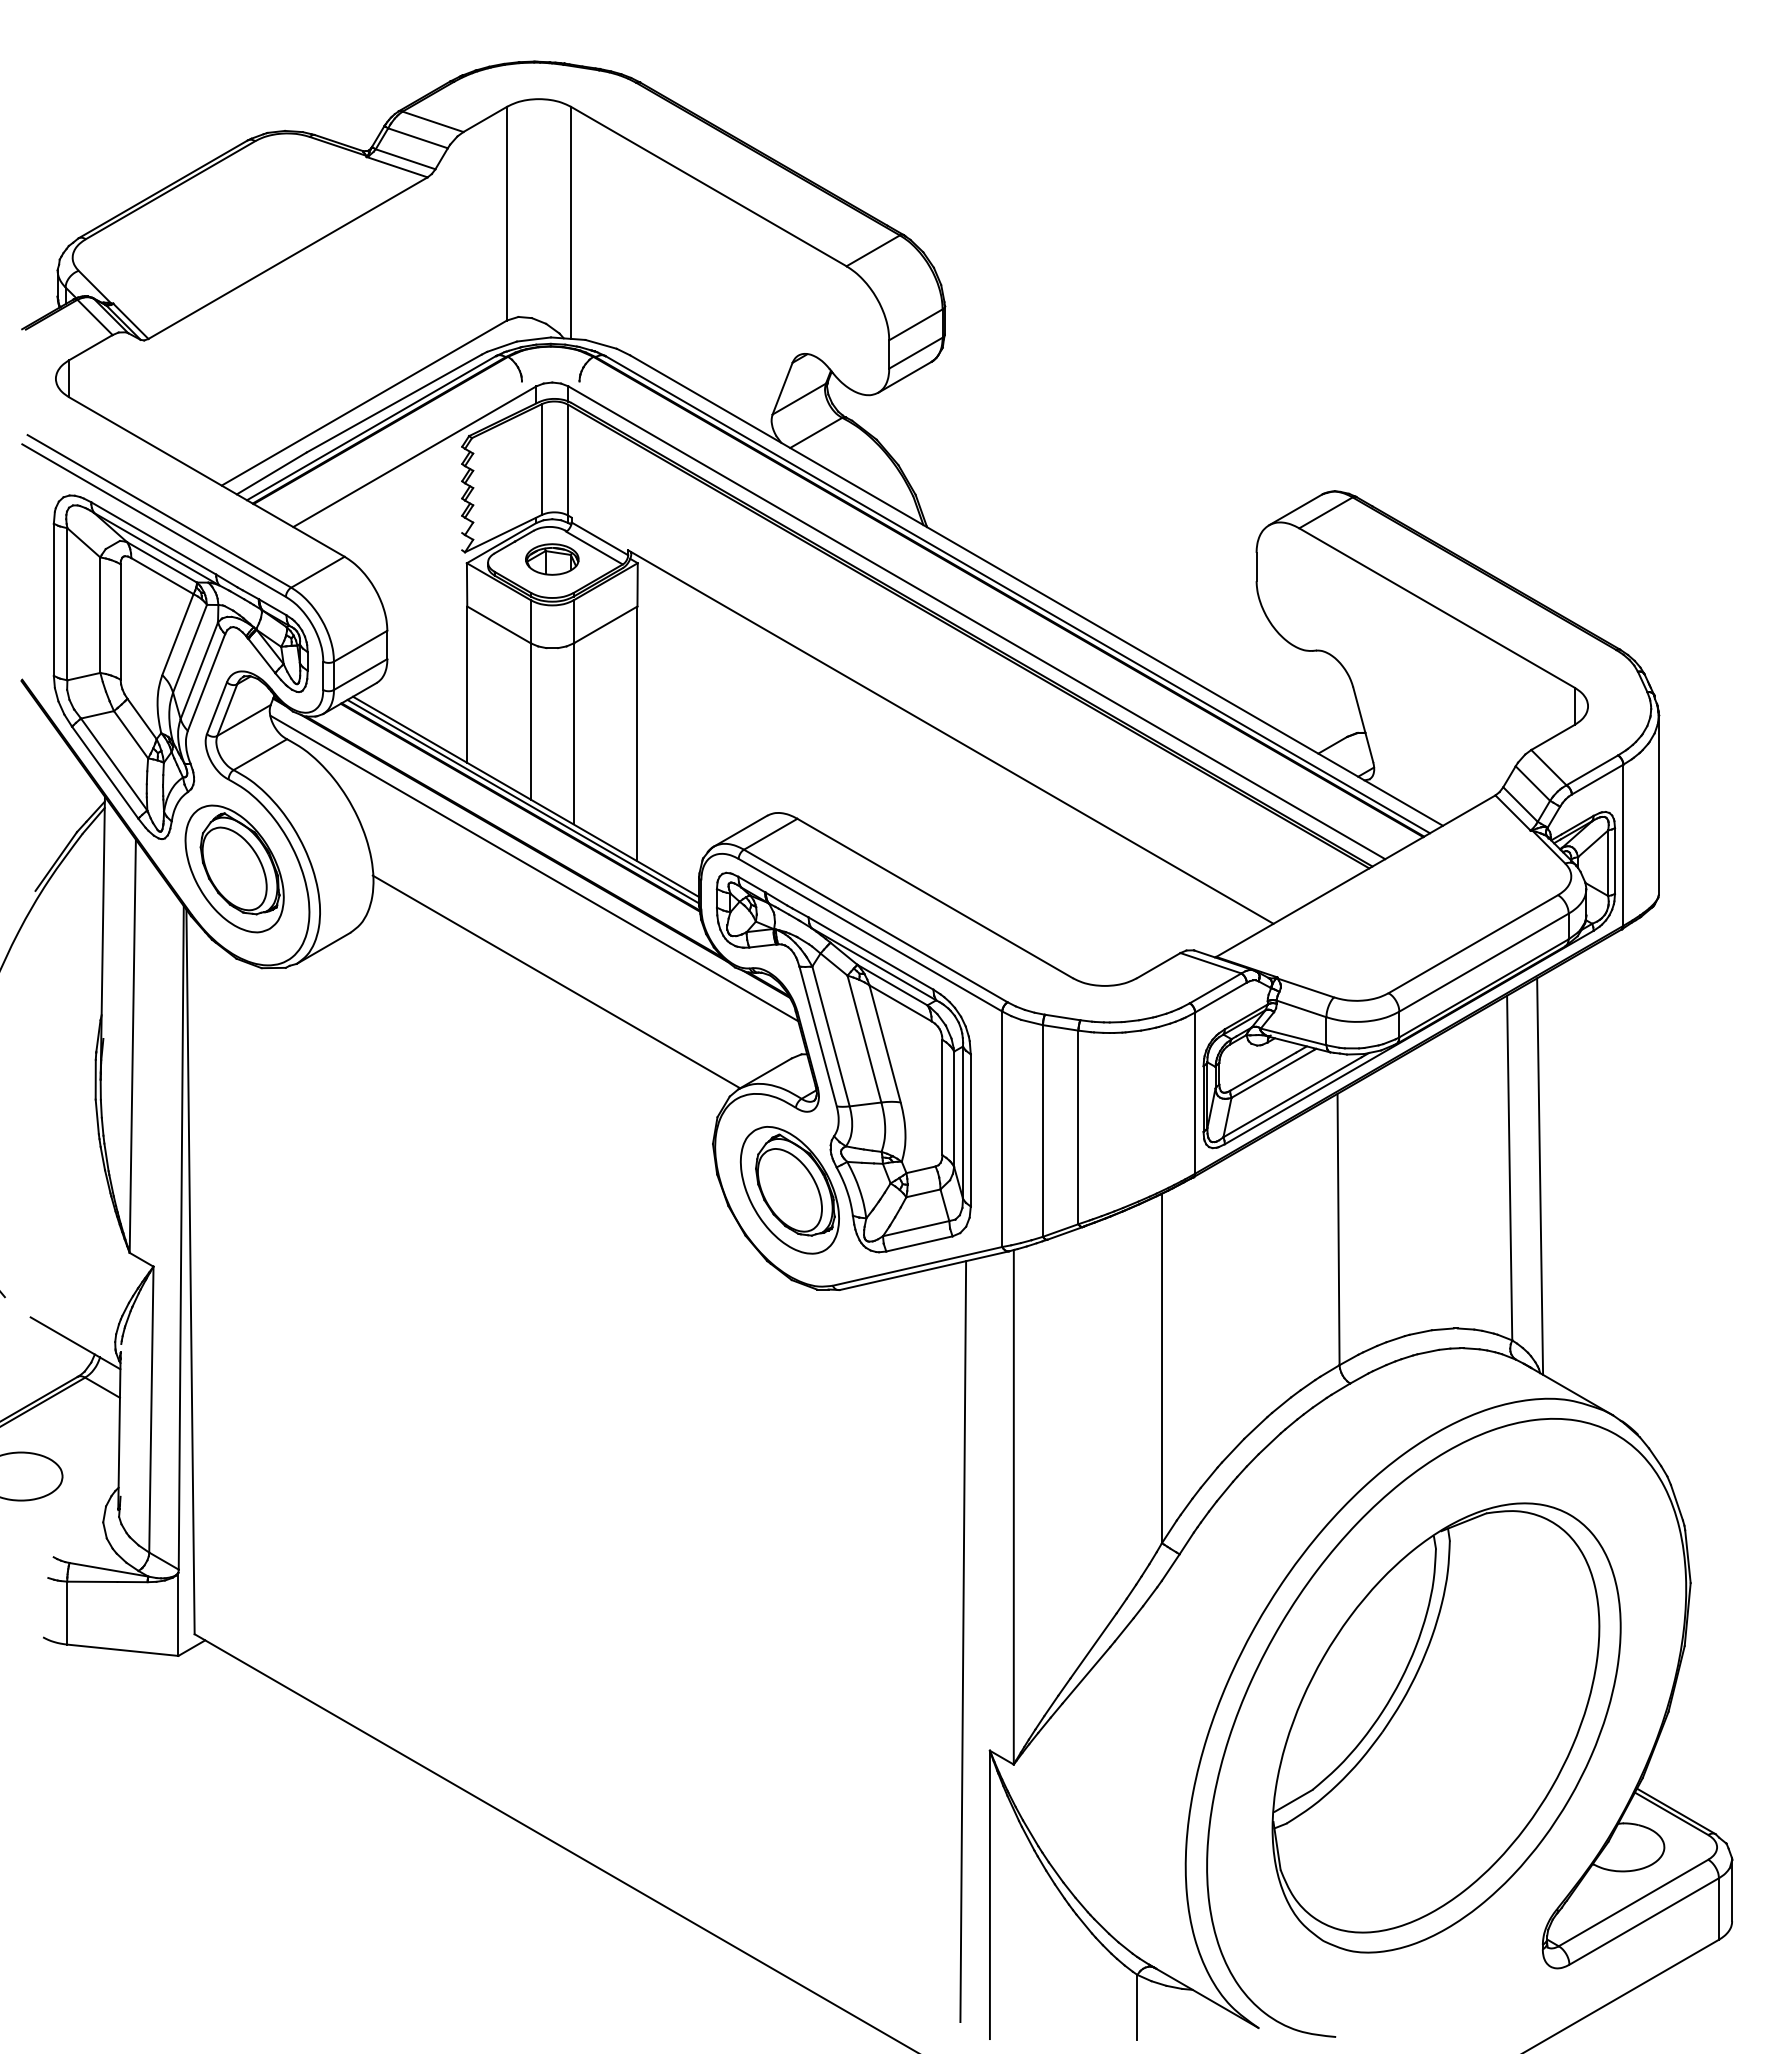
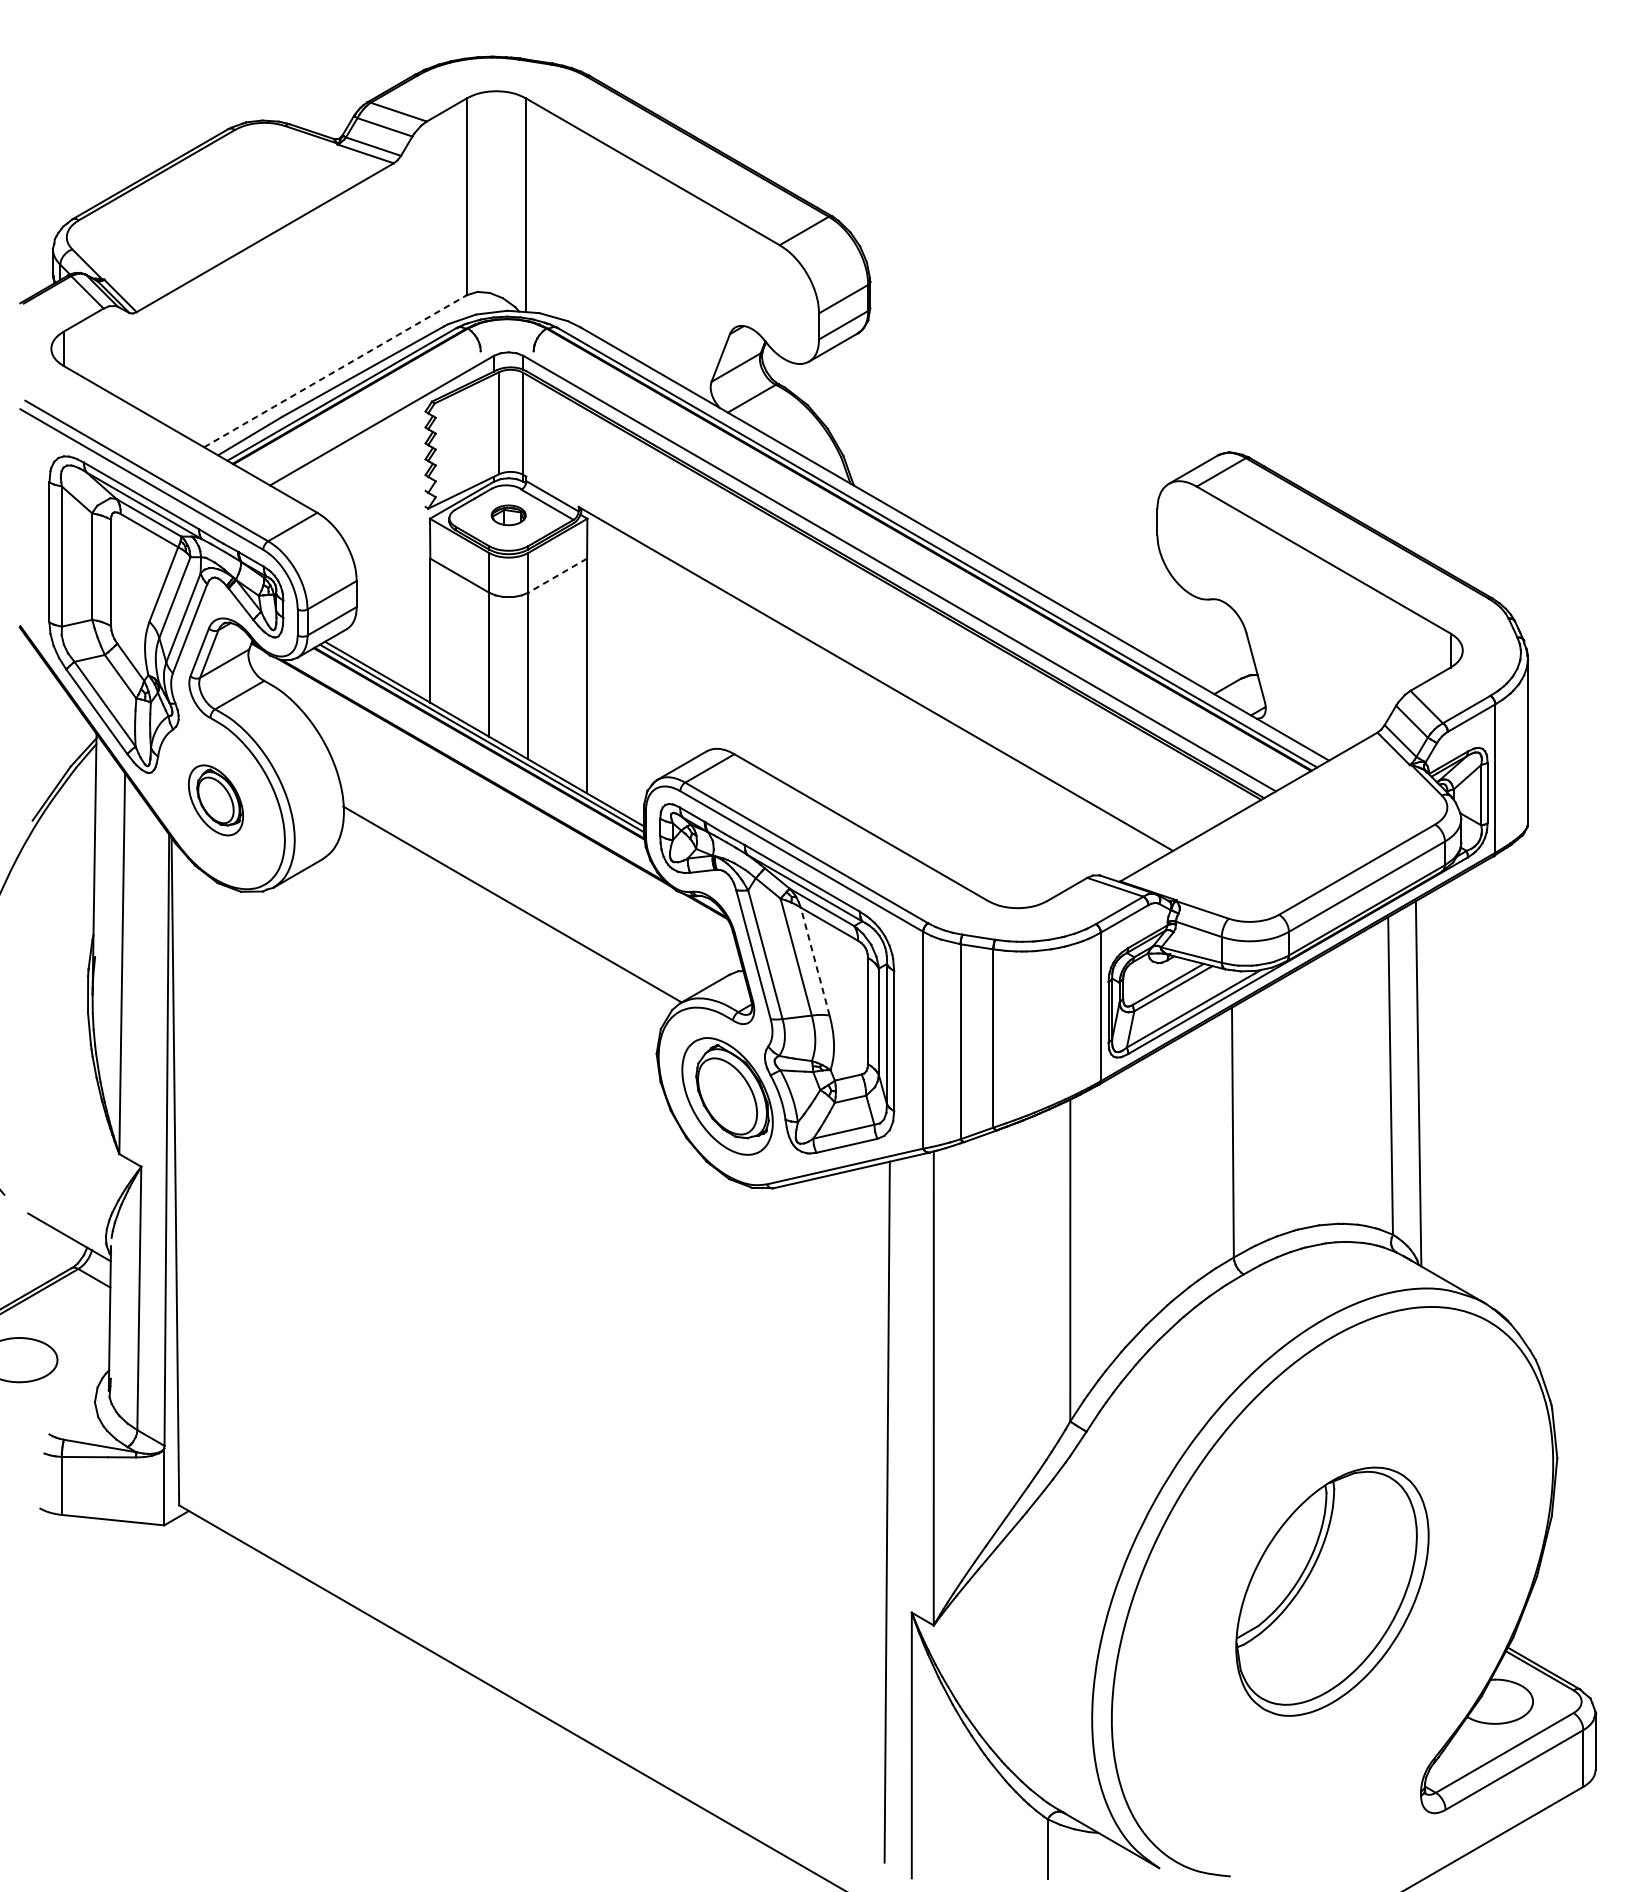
line: (364, 403) -> (335, 371), solid -> dashed
part: (552, 559) -> (508, 515), size x0.7
line: (605, 624) -> (557, 575), solid -> dashed
part: (234, 868) -> (215, 799), size x0.6
line: (534, 868) -> (492, 799), removed
line: (885, 1043) -> (815, 961), solid -> dashed
part: (1446, 1727) -> (1332, 1591), size x0.6

